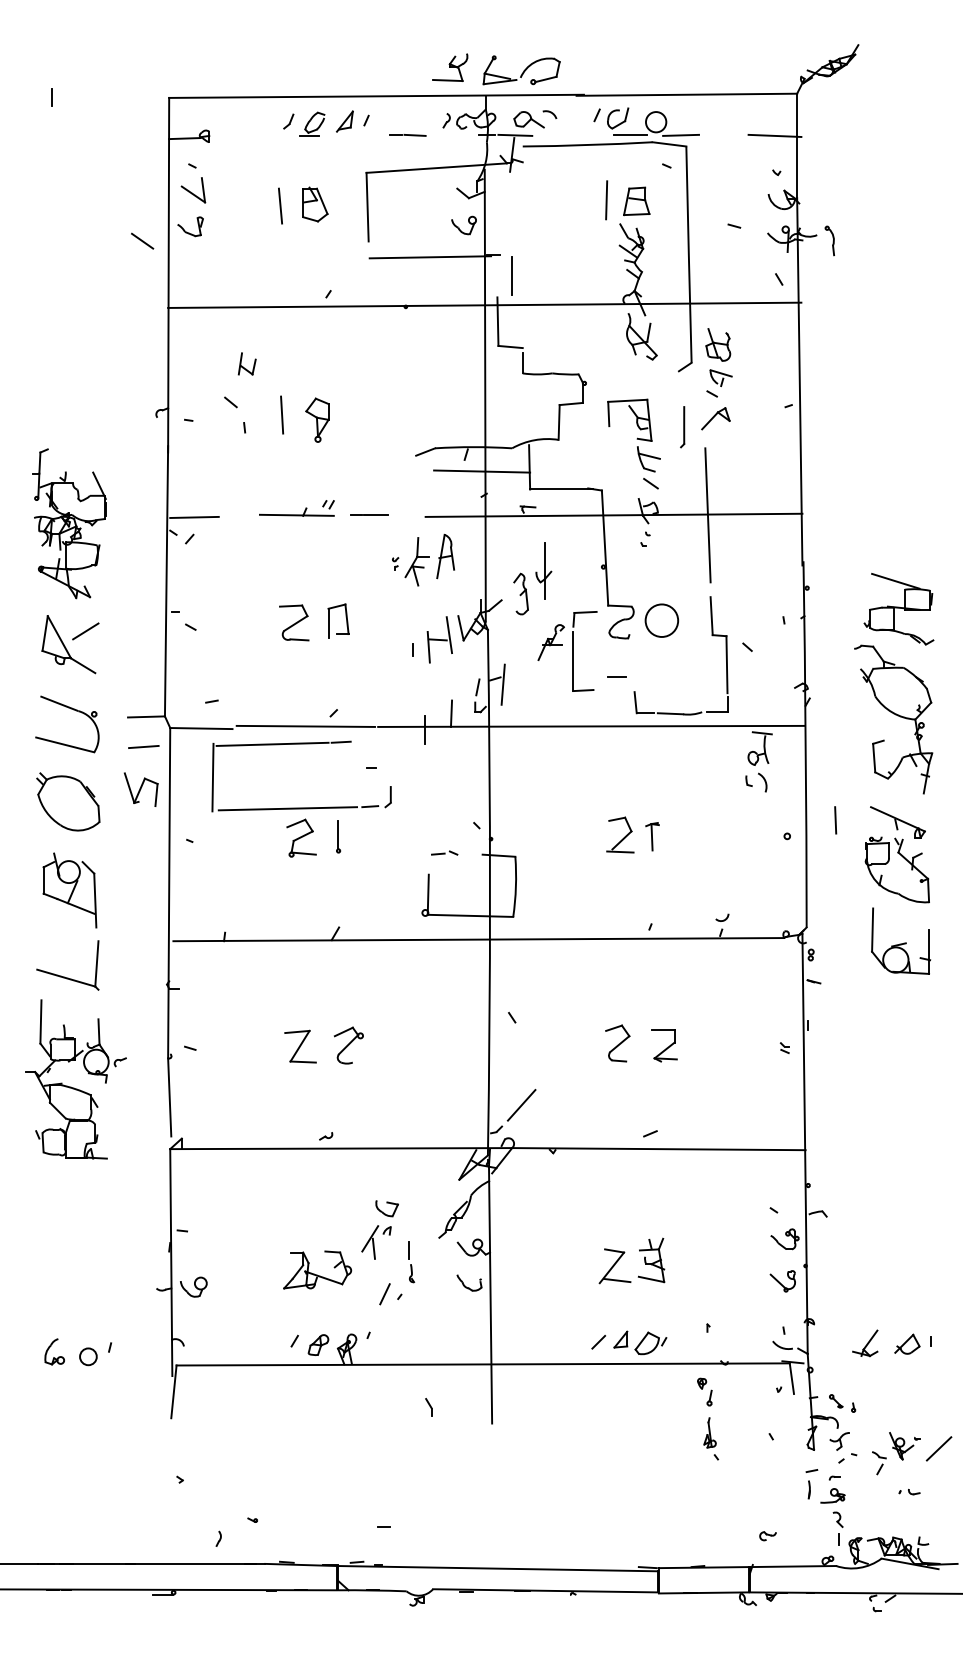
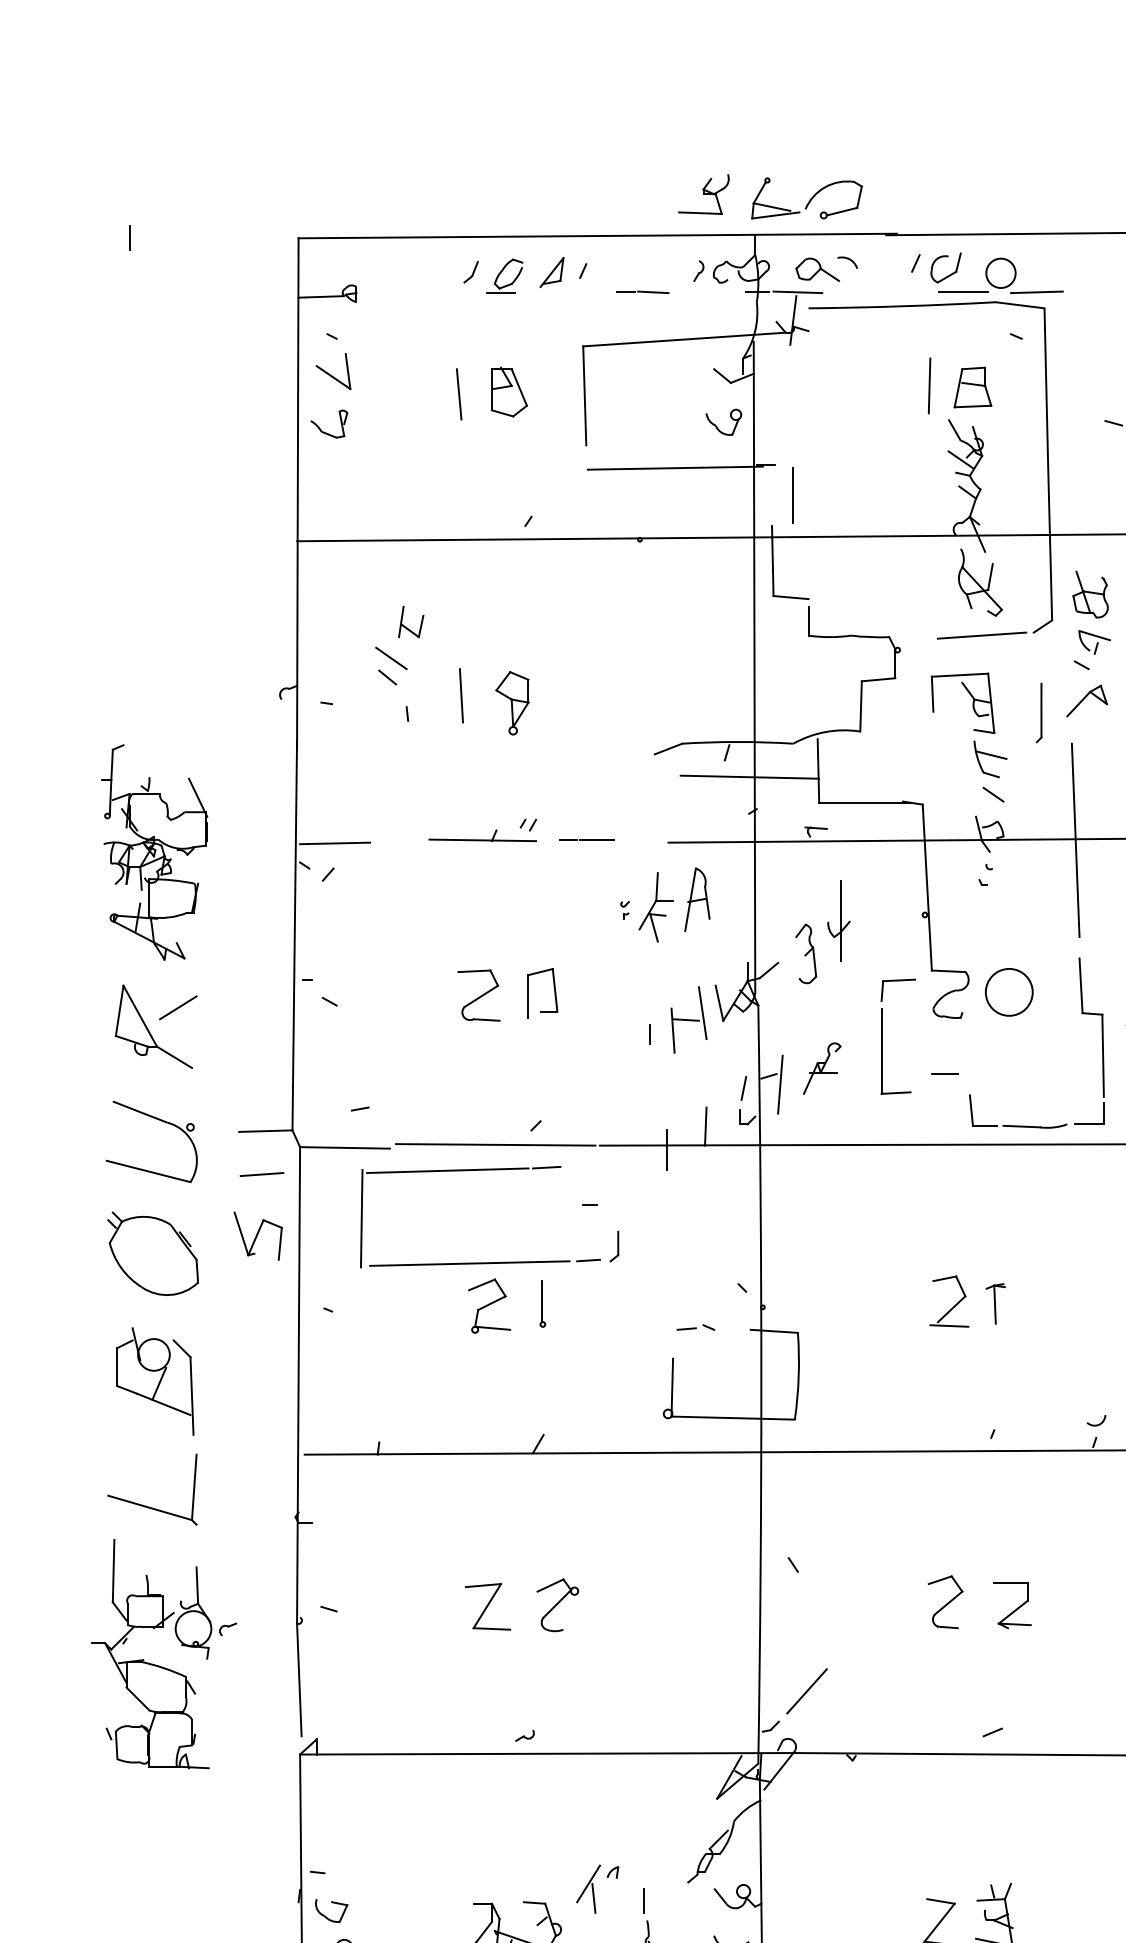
line: (142, 240) -> (391, 657), moved
line: (642, 373) -> (981, 635), added
part: (550, 642) -> (821, 1068), moved
part: (386, 1208) -> (330, 1910), moved

